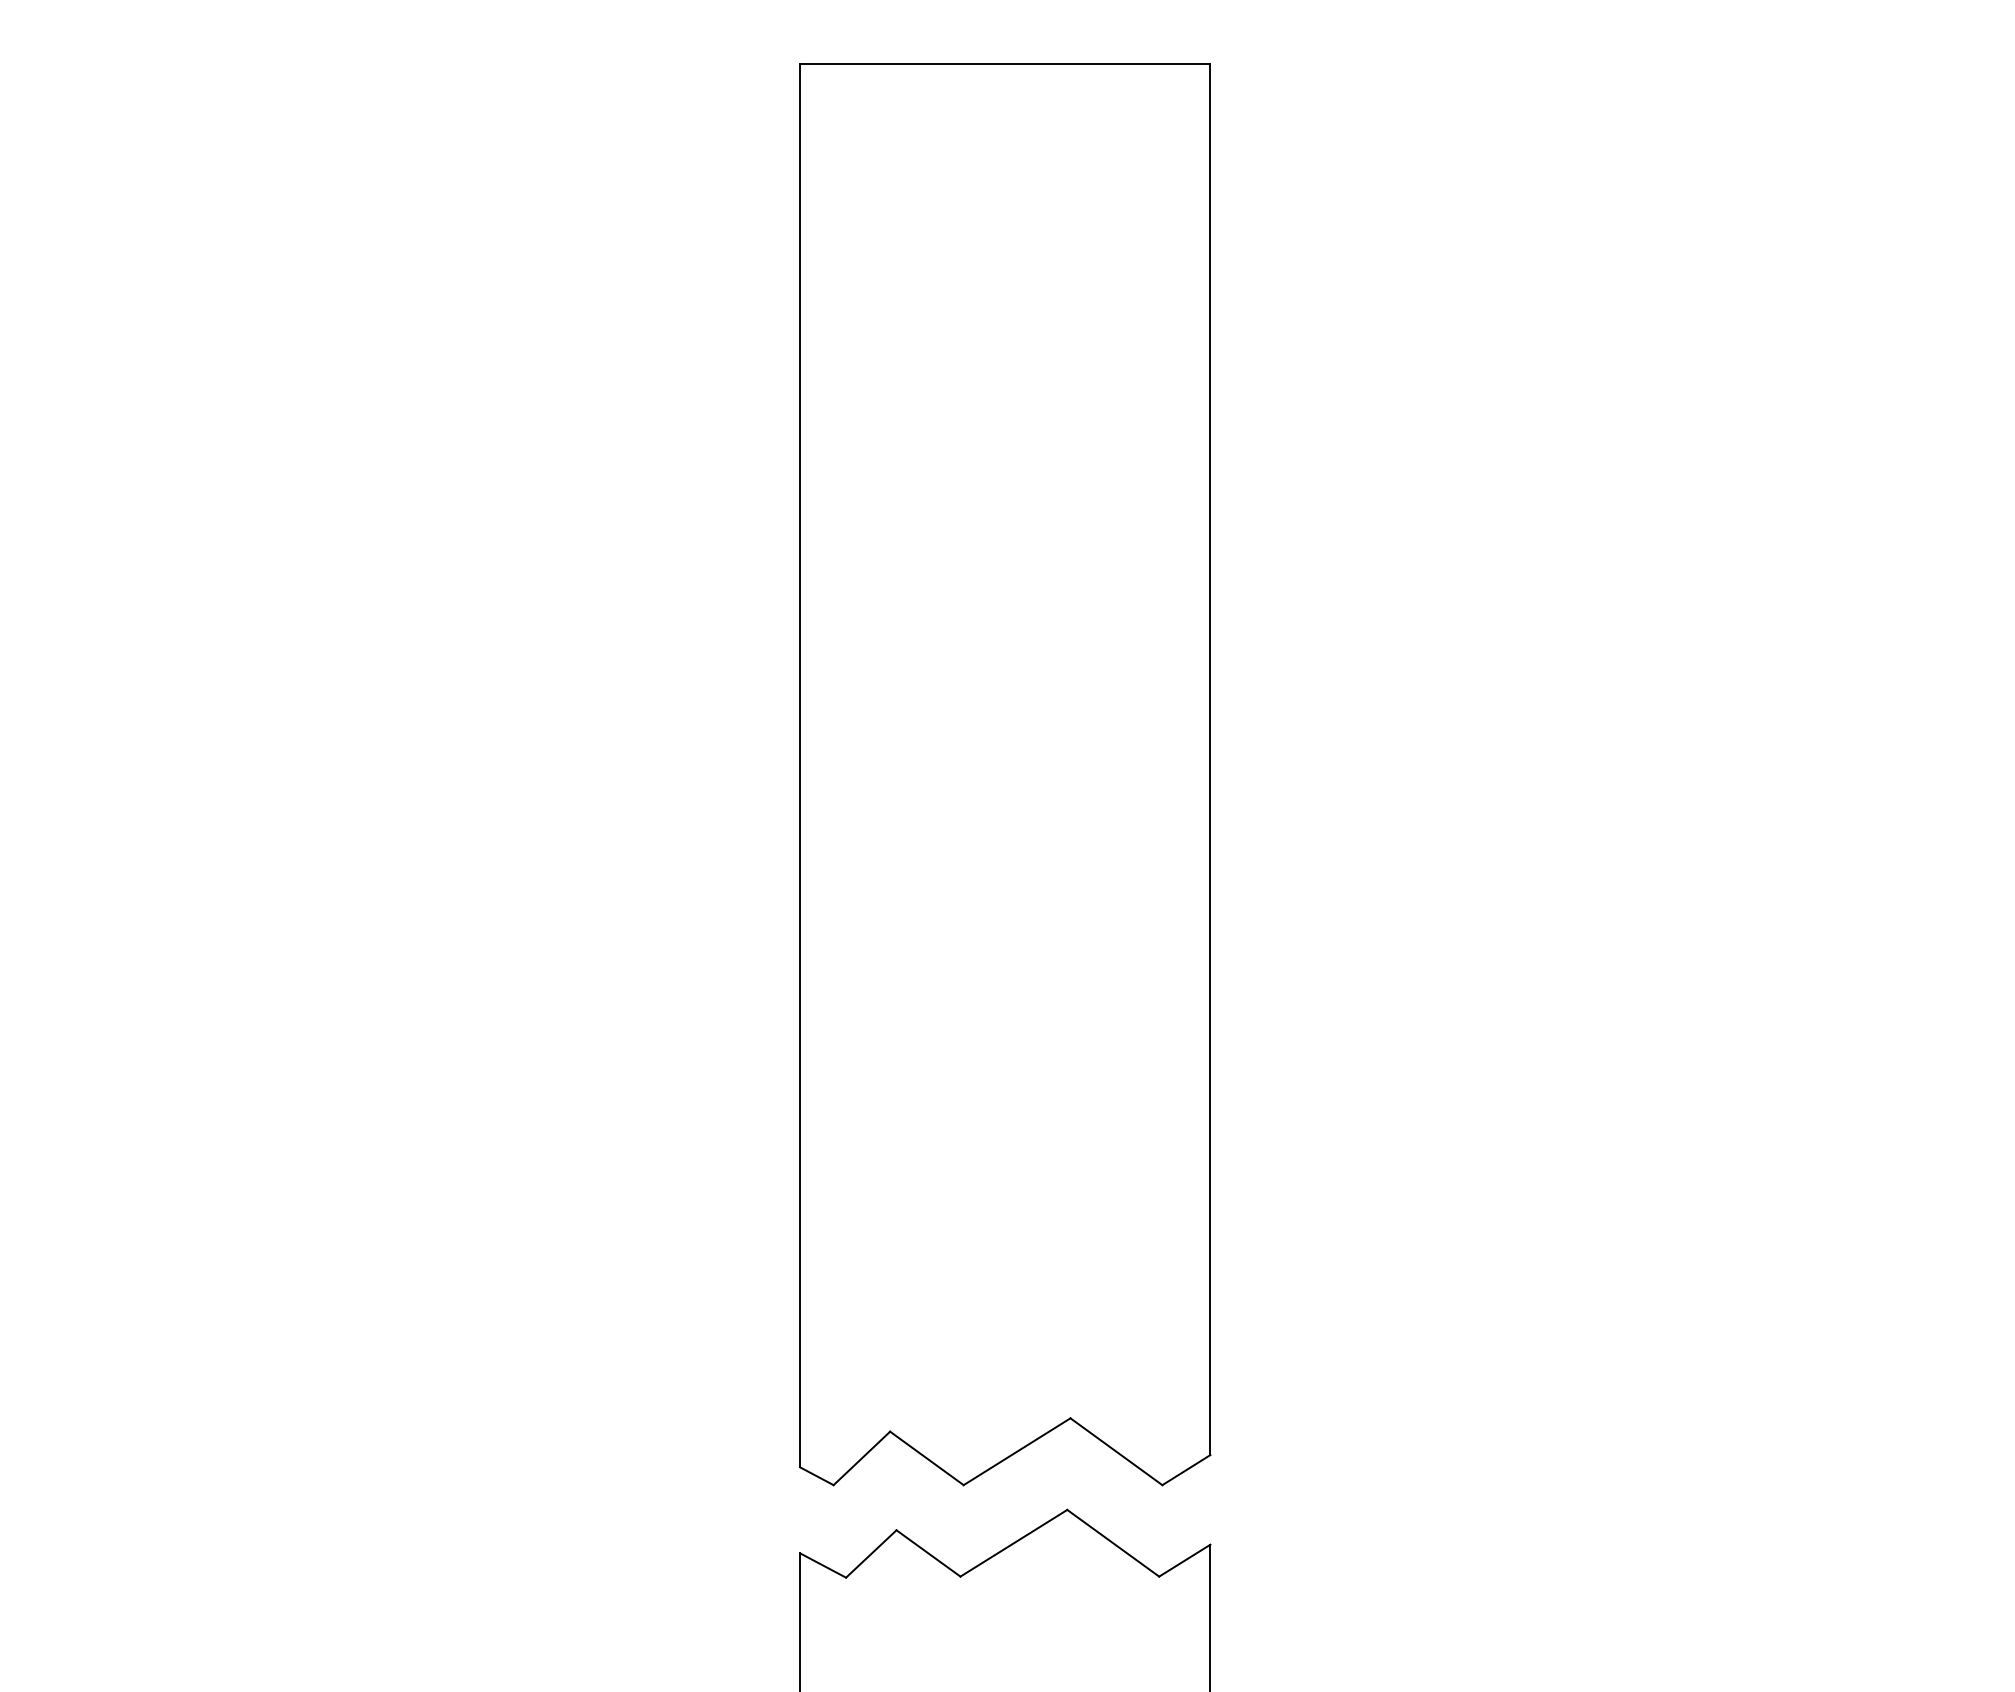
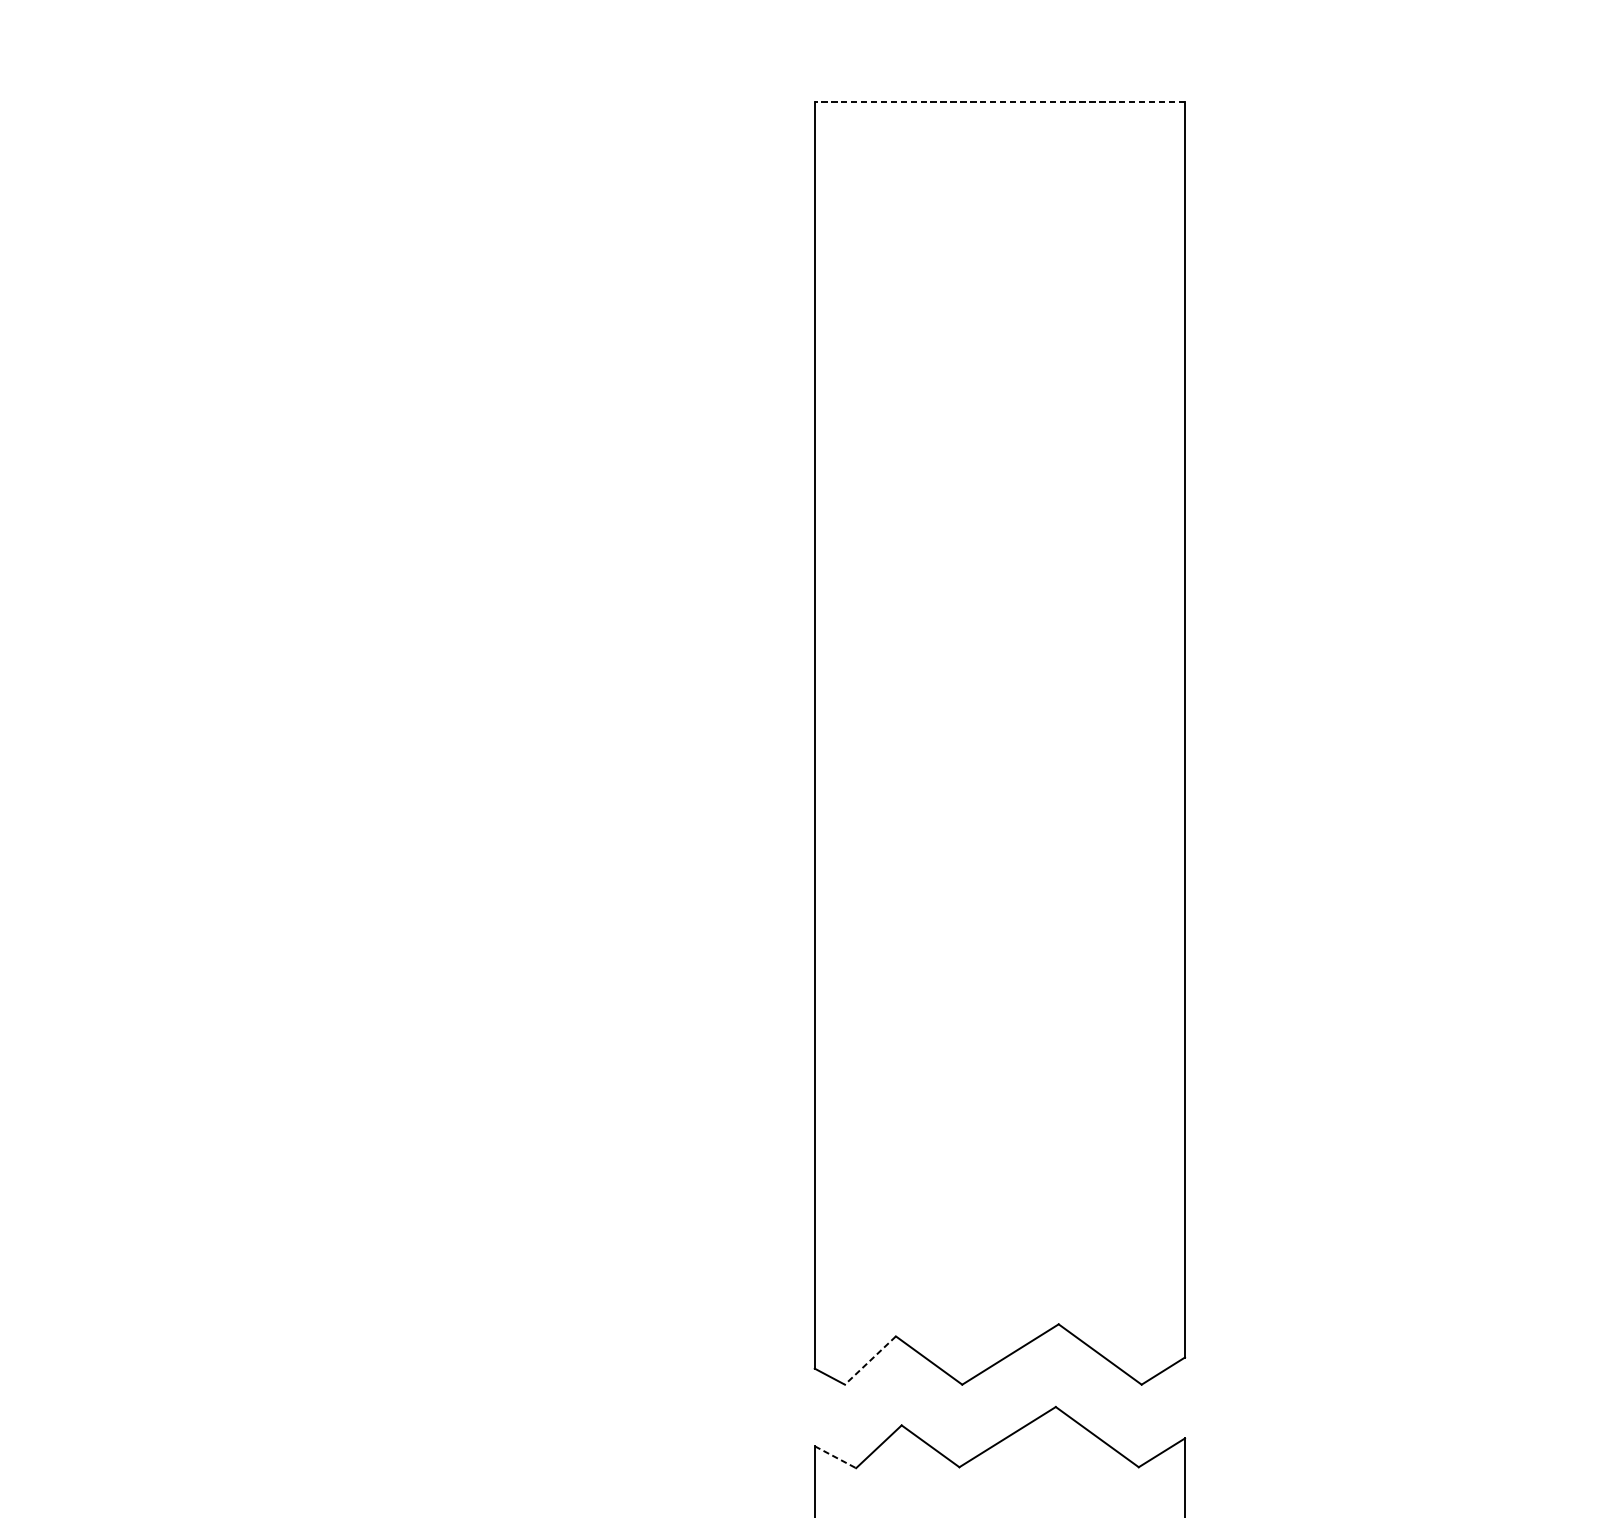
line: (1004, 64) -> (999, 102), solid -> dashed
line: (861, 1458) -> (870, 1360), solid -> dashed
line: (823, 1565) -> (835, 1457), solid -> dashed

